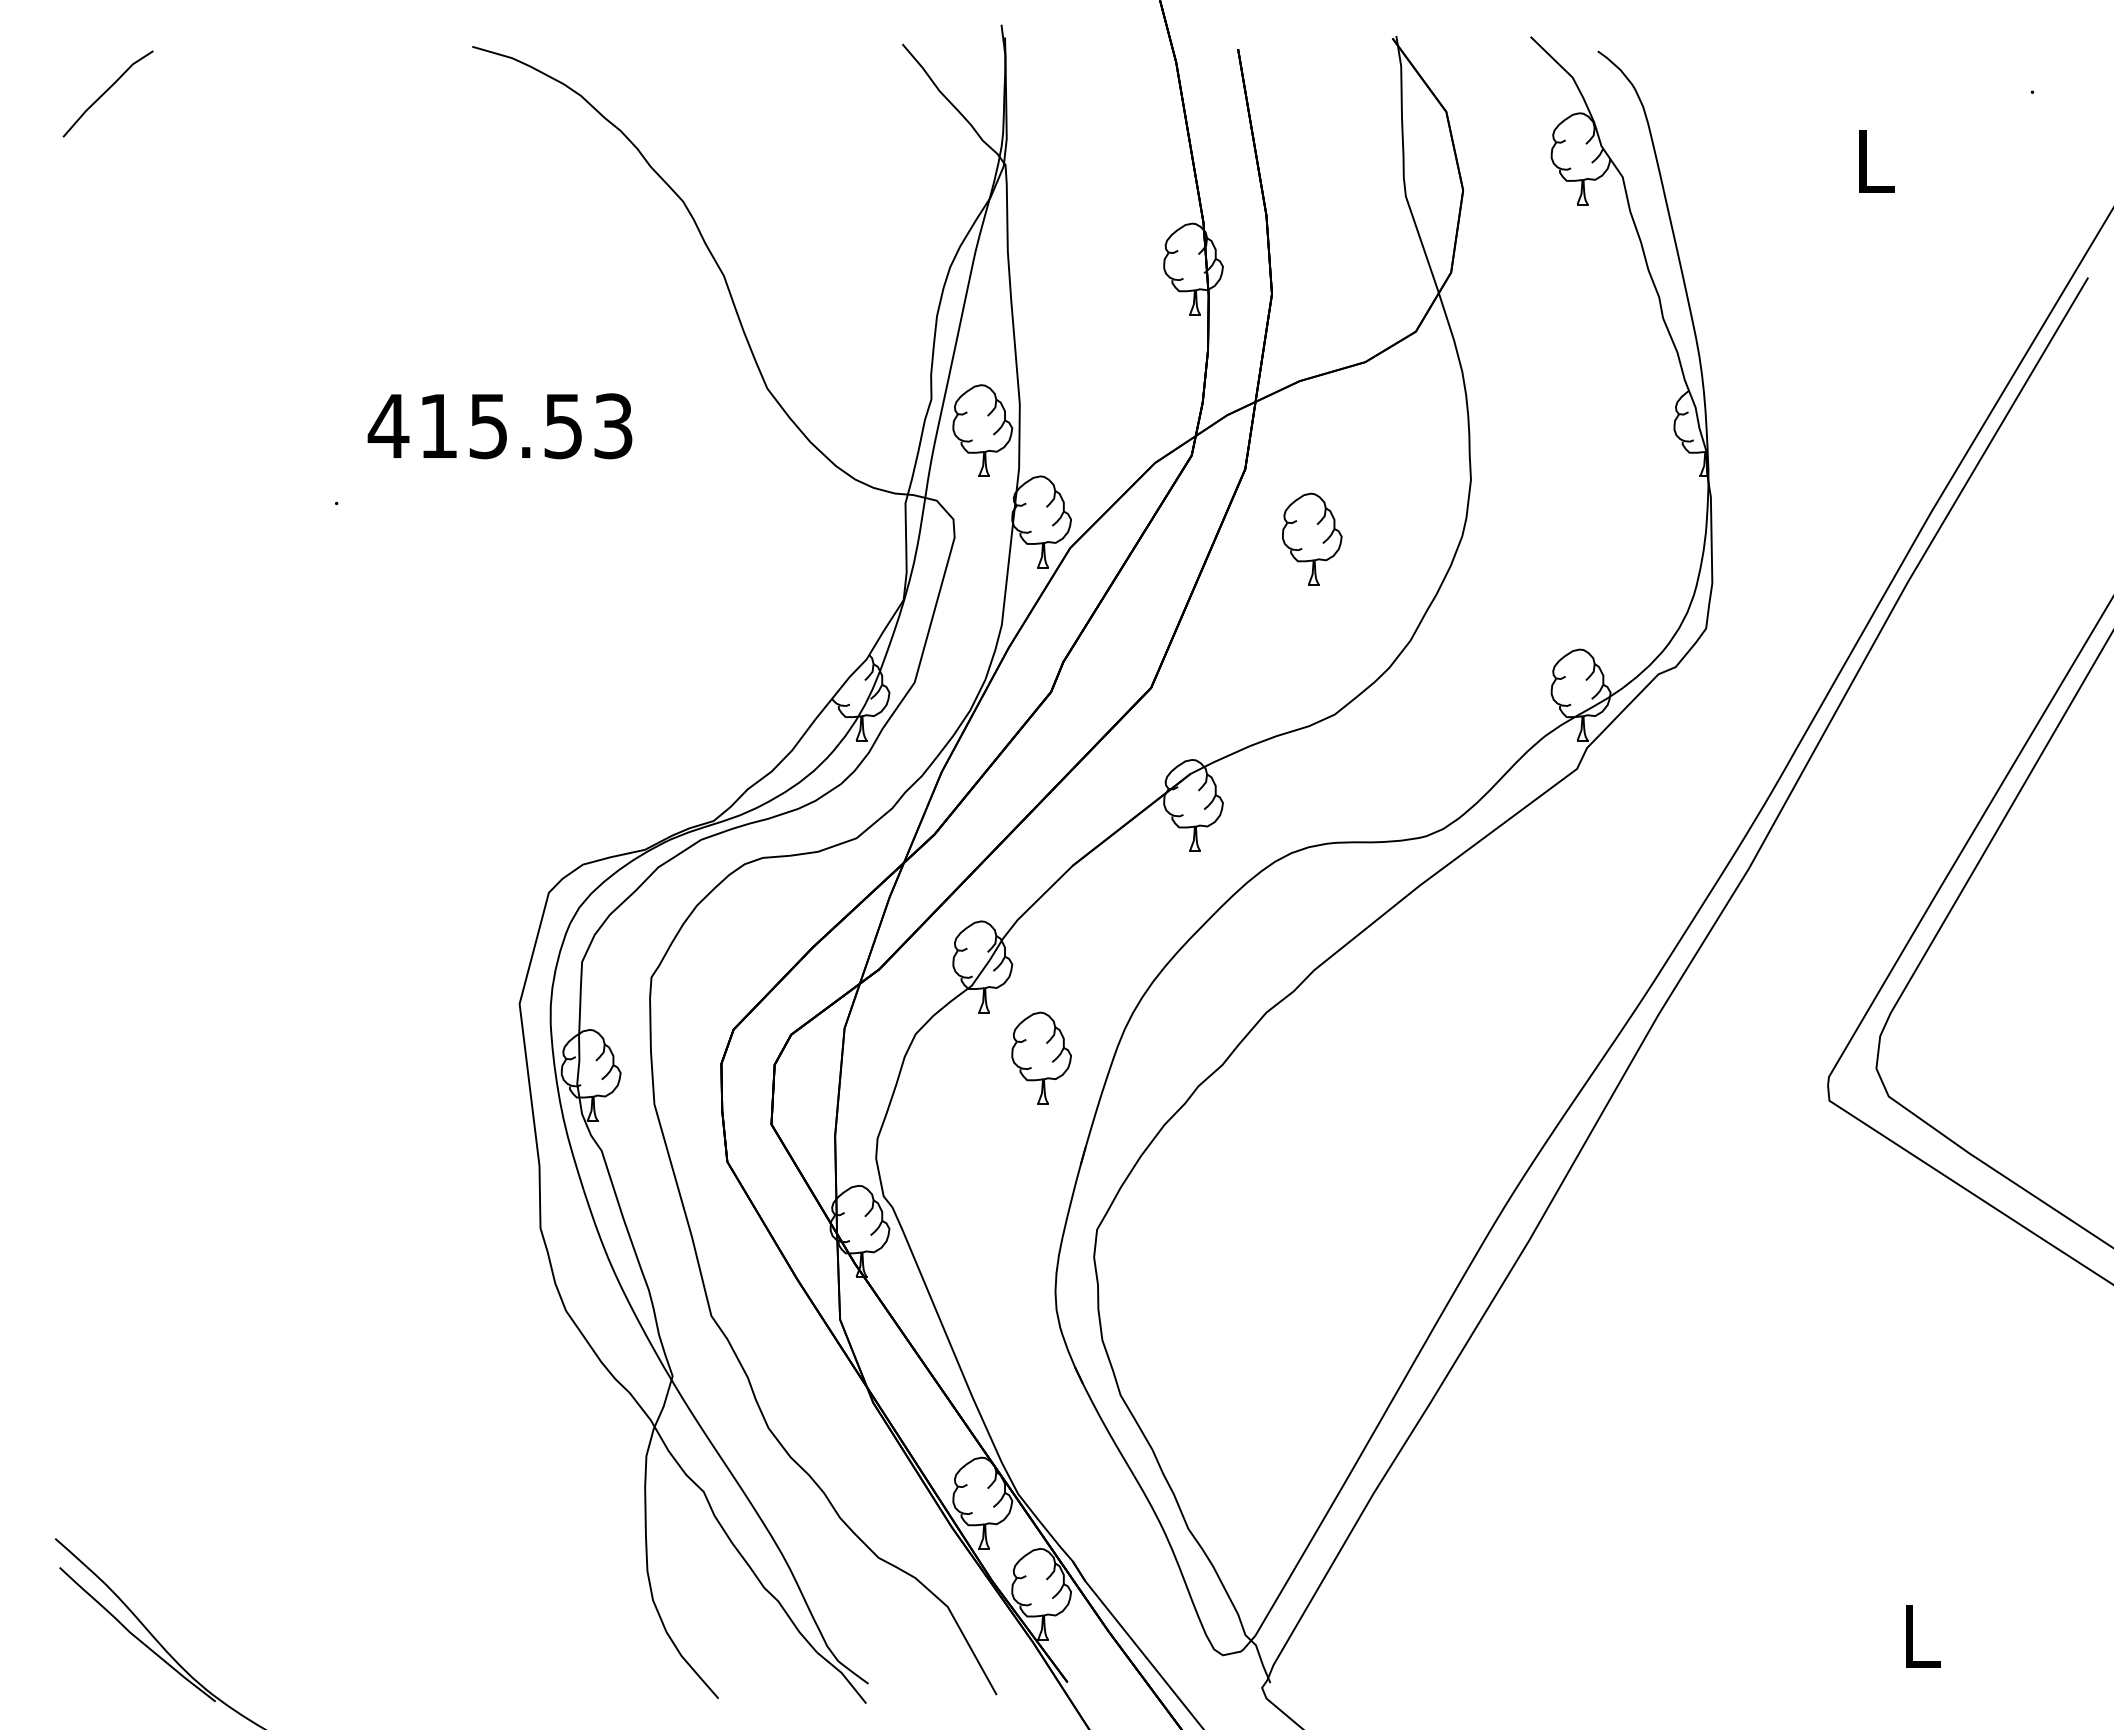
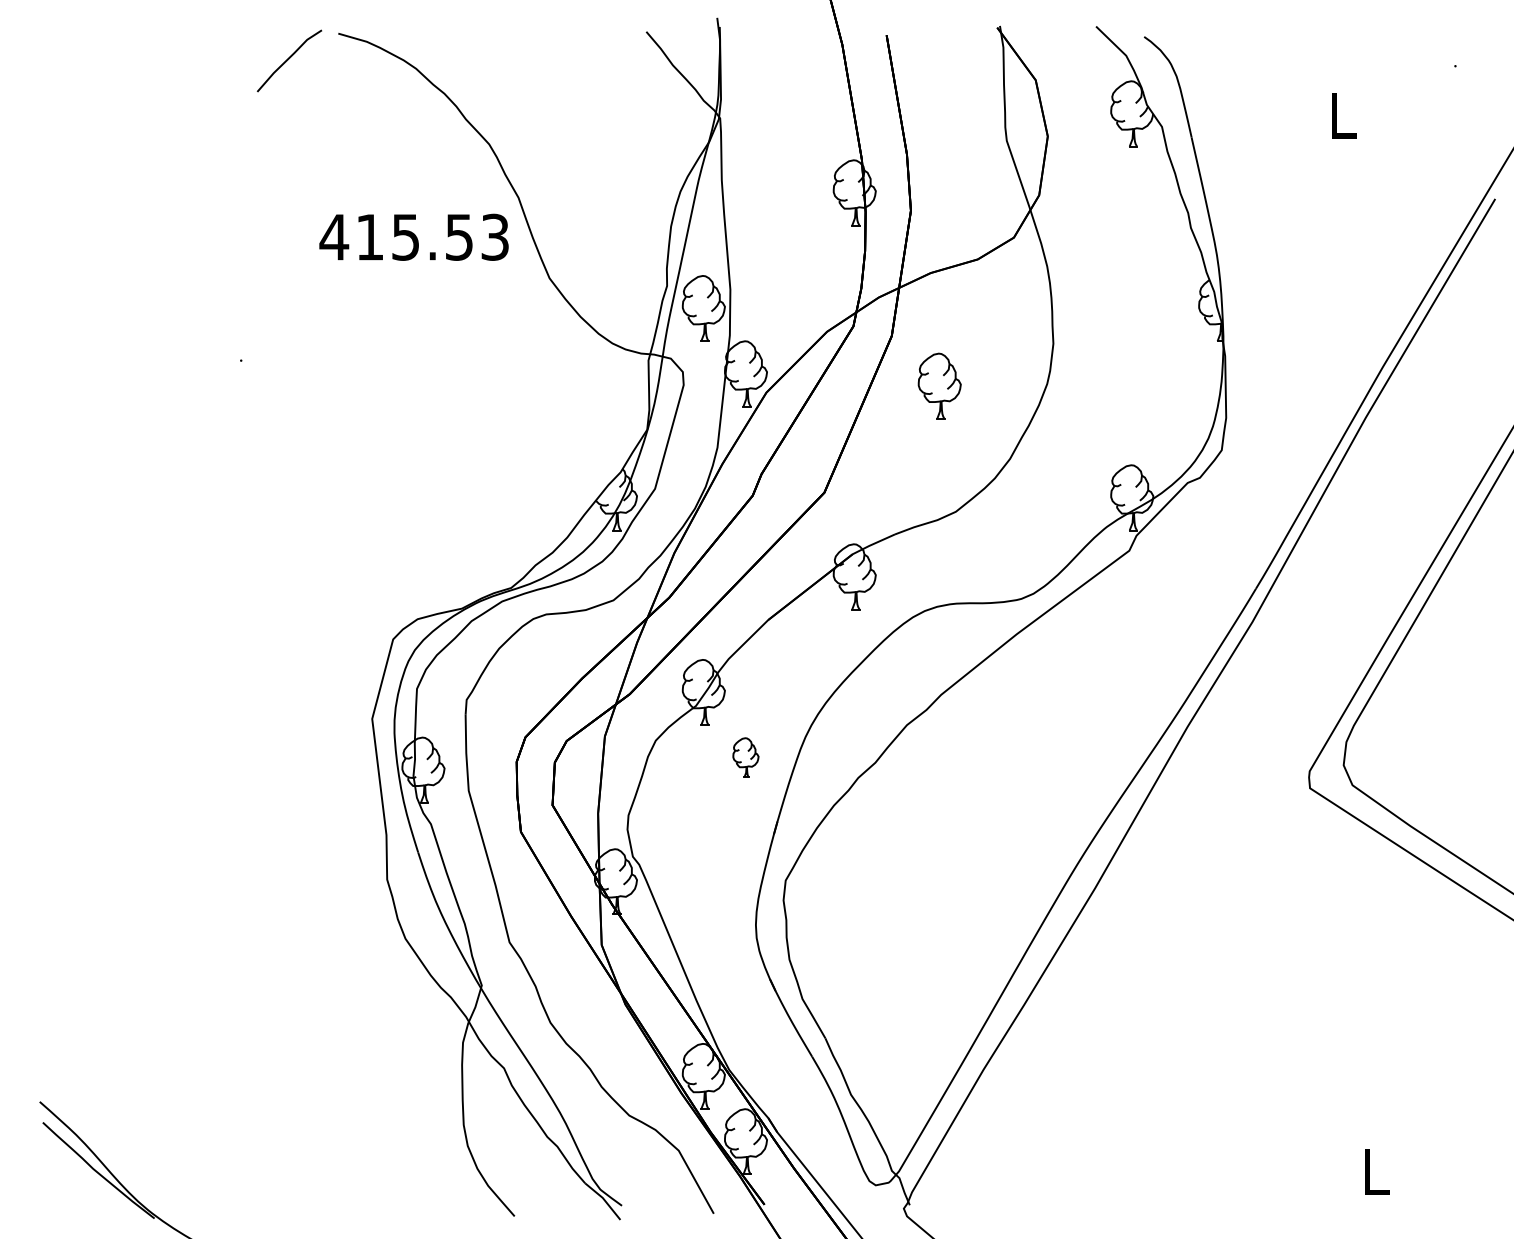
line: (106, 92) -> (288, 59), moved
text: (499, 426) -> (413, 237), moved
part: (1041, 1057) -> (745, 757), size x0.6

